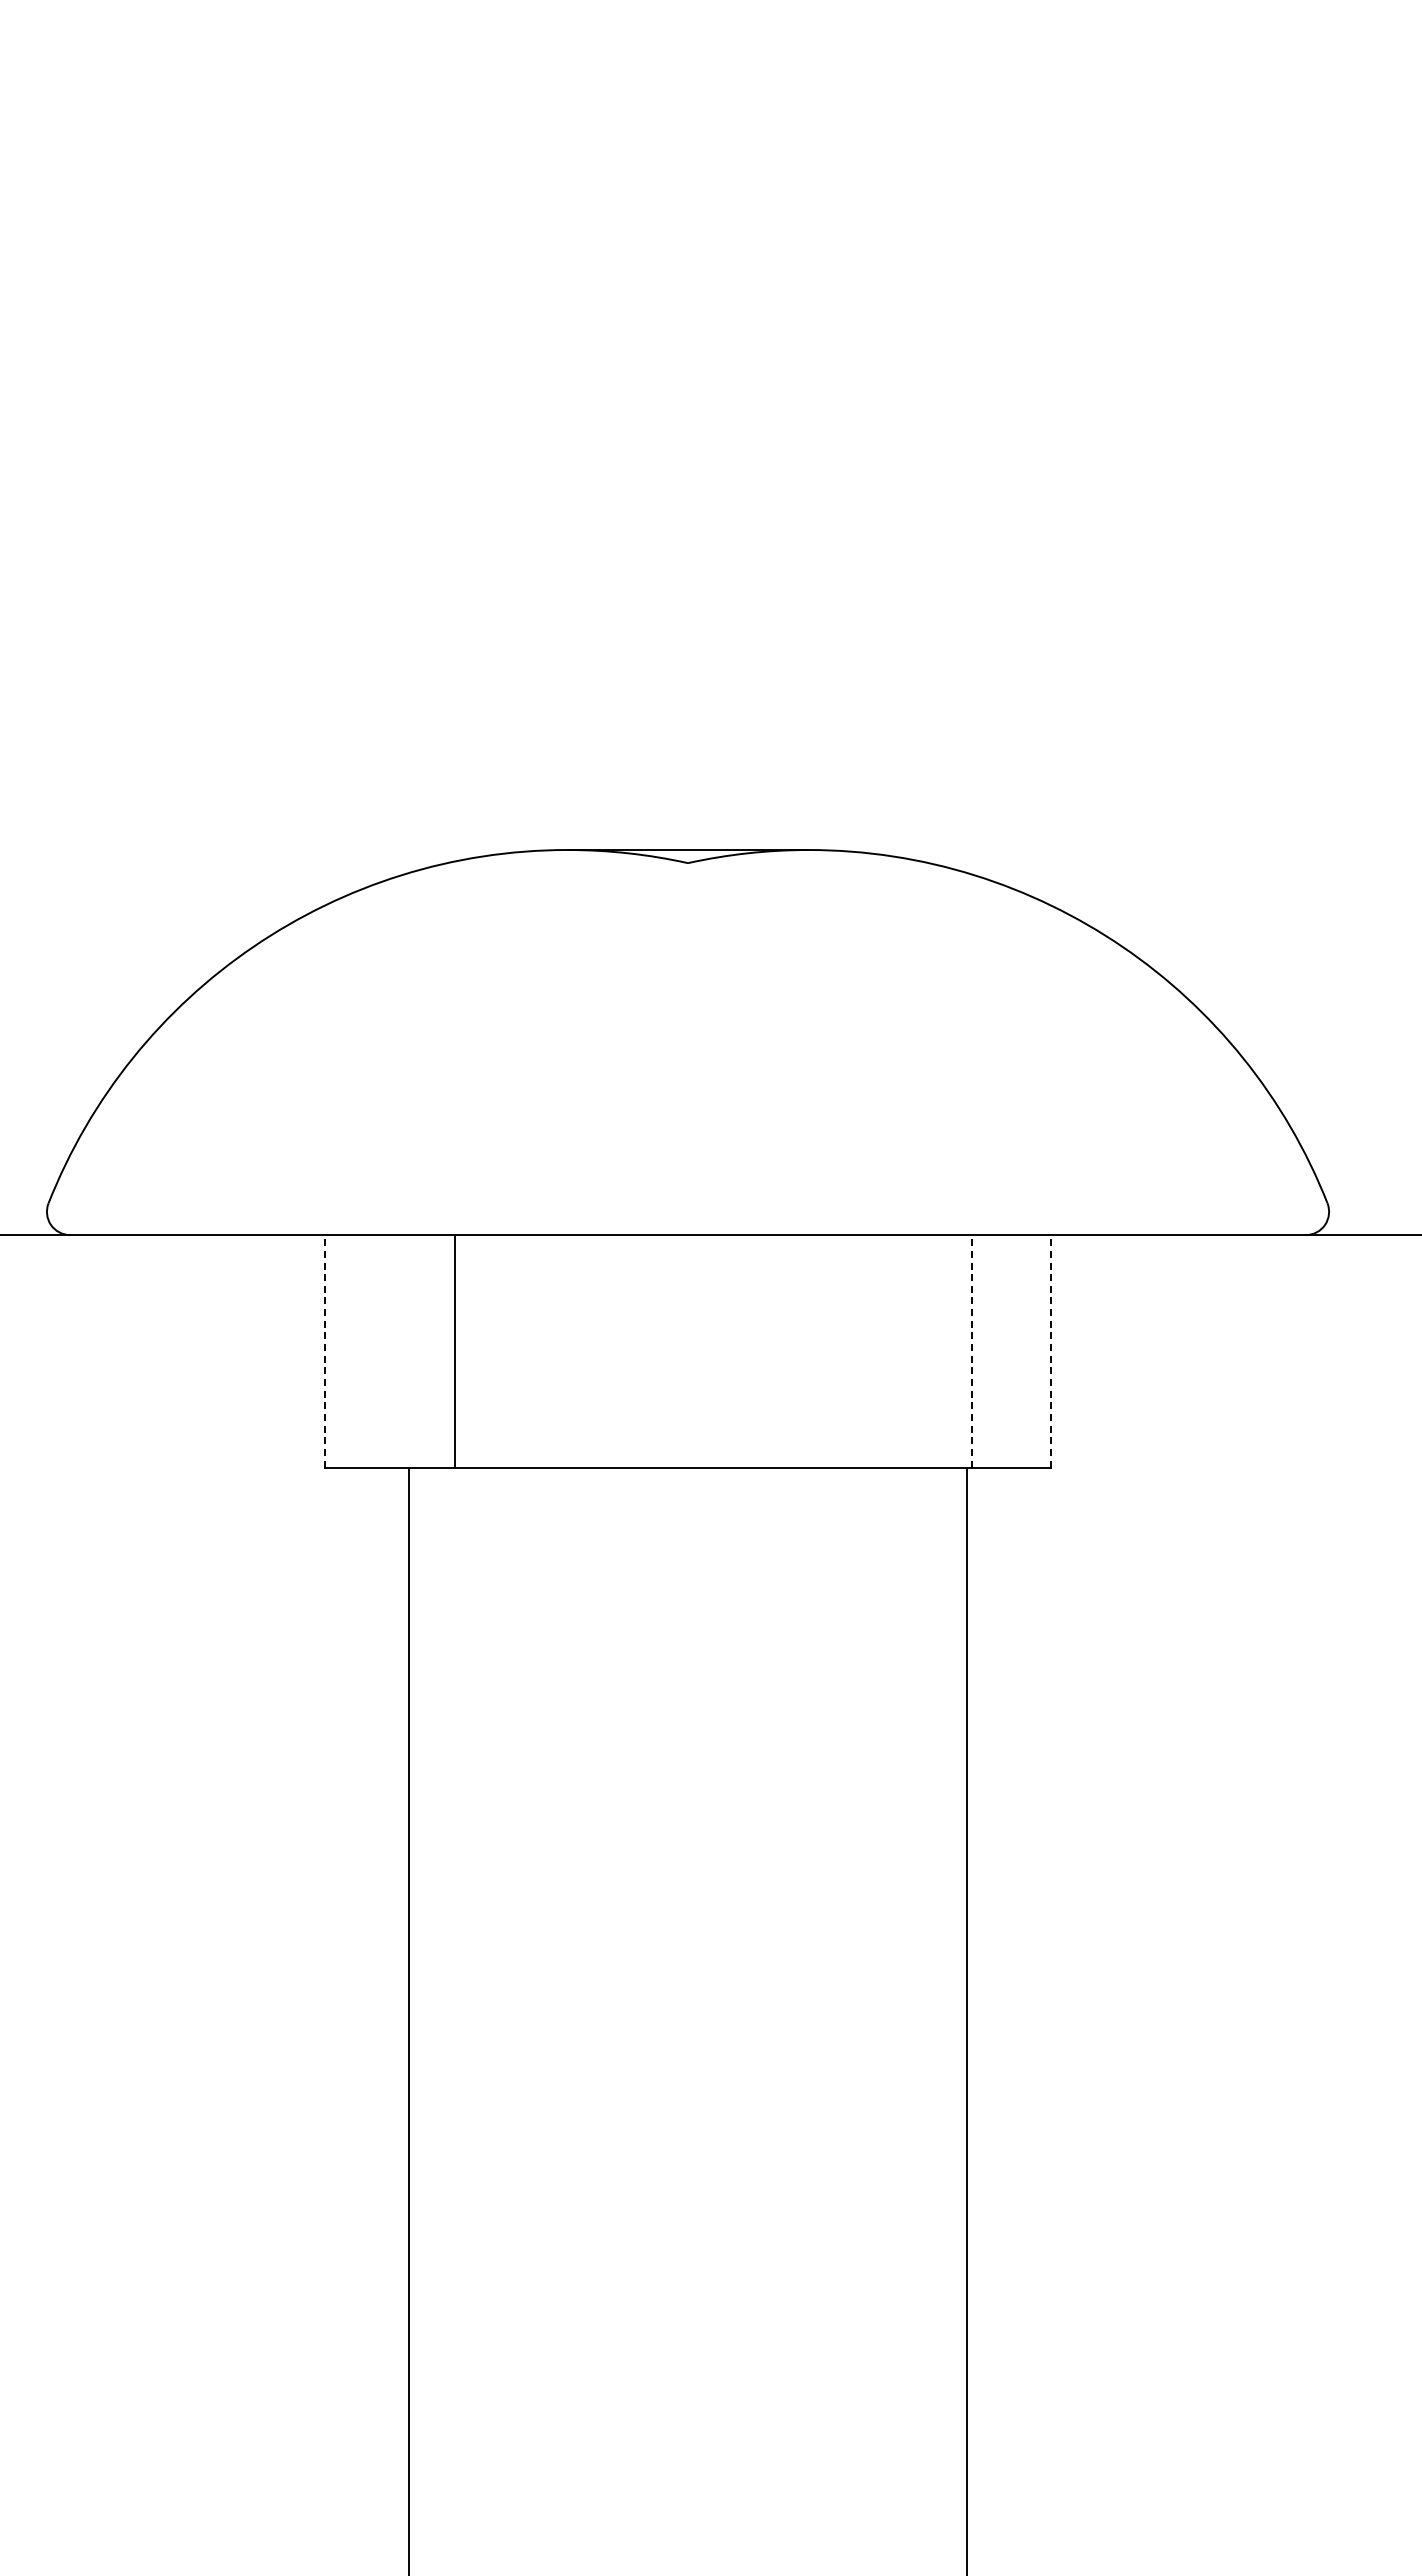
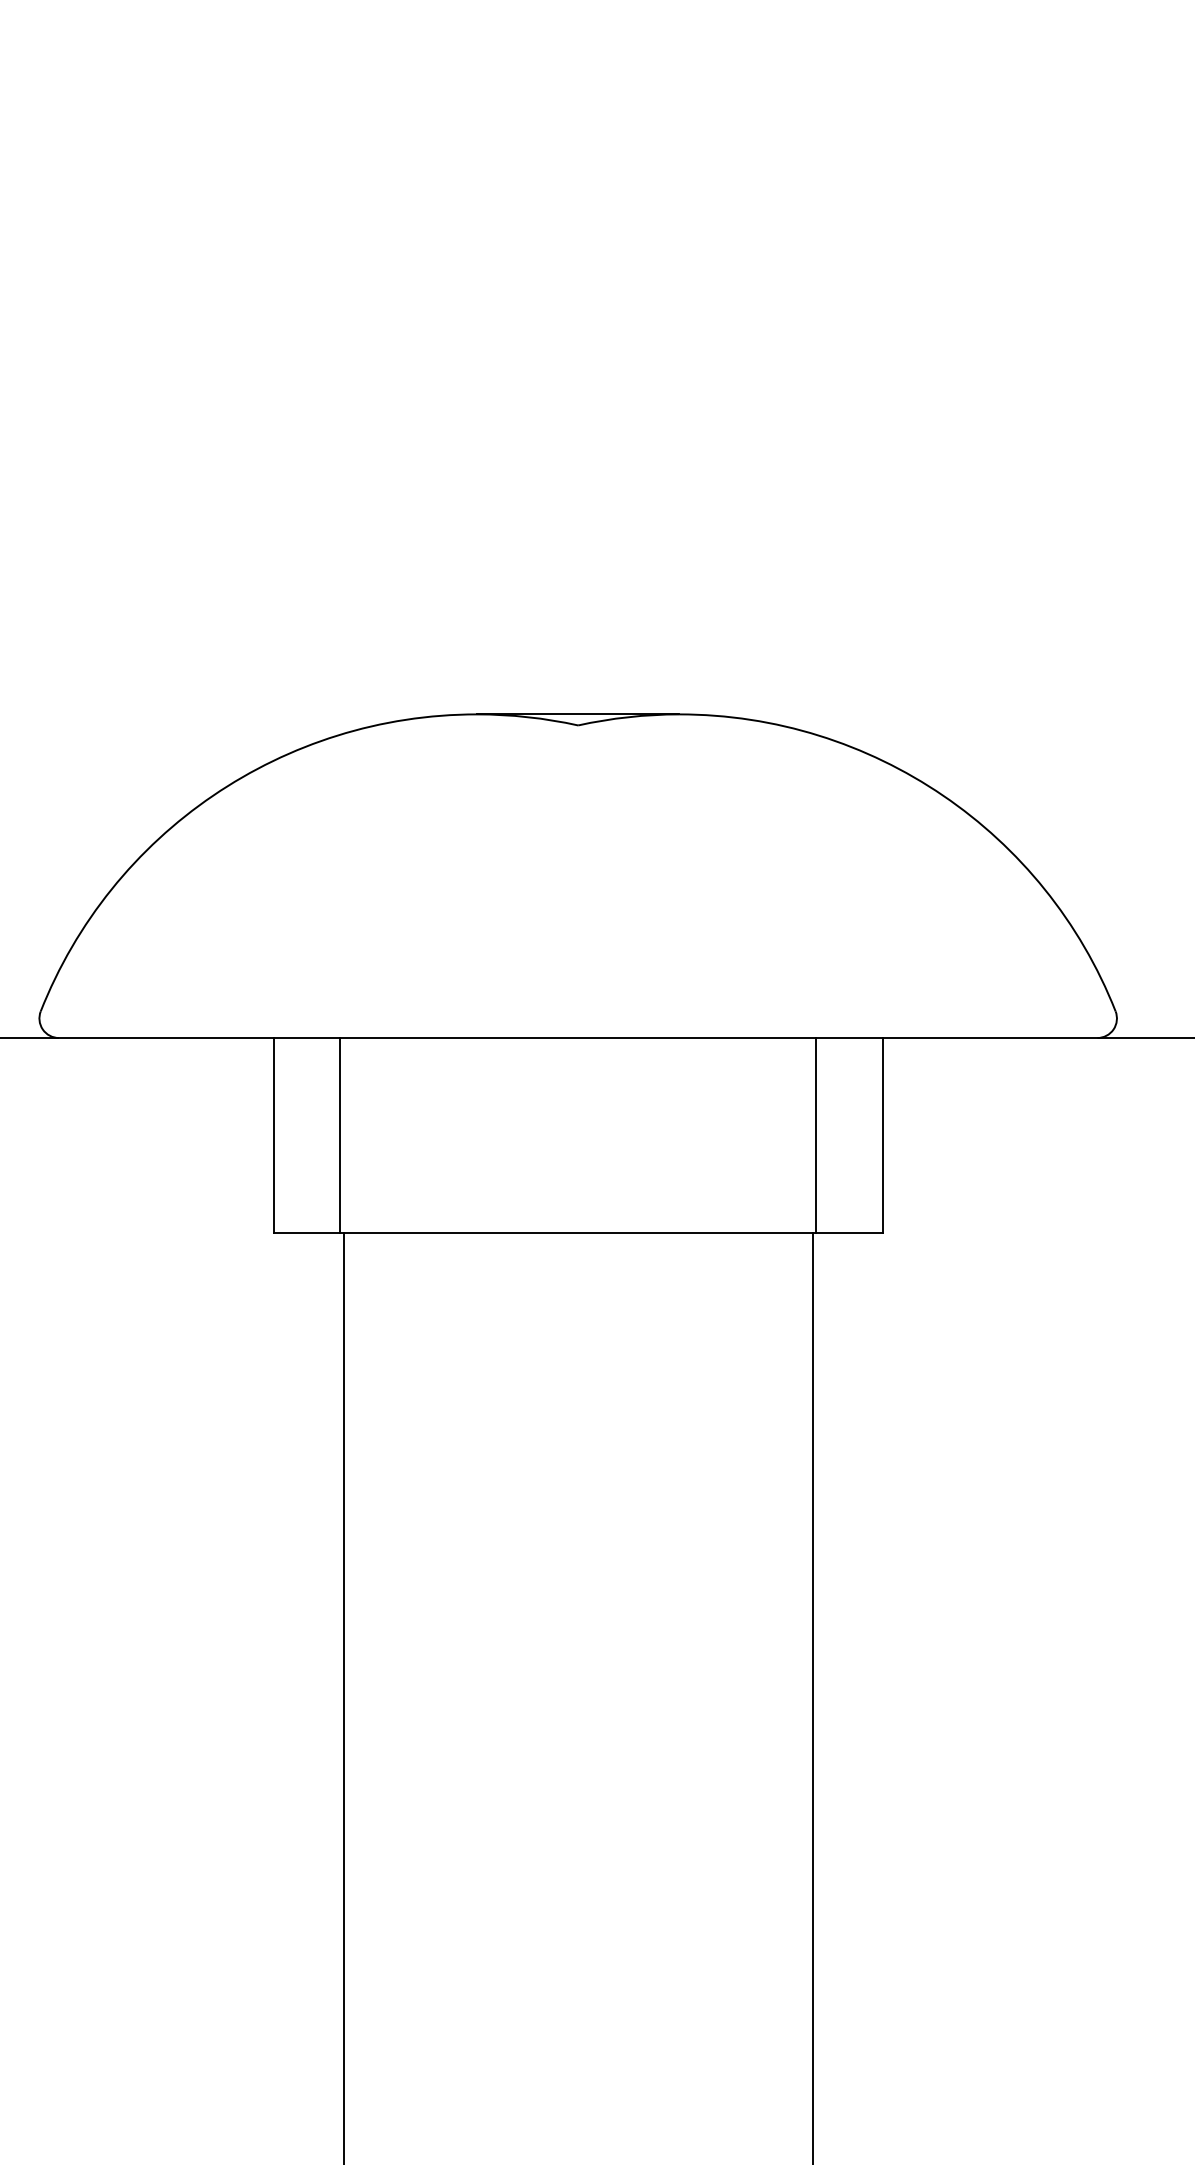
line: (325, 1350) -> (273, 1135), dashed -> solid
line: (971, 1350) -> (816, 1135), dashed -> solid
line: (1050, 1350) -> (882, 1135), dashed -> solid
line: (454, 1351) -> (339, 1135), moved

